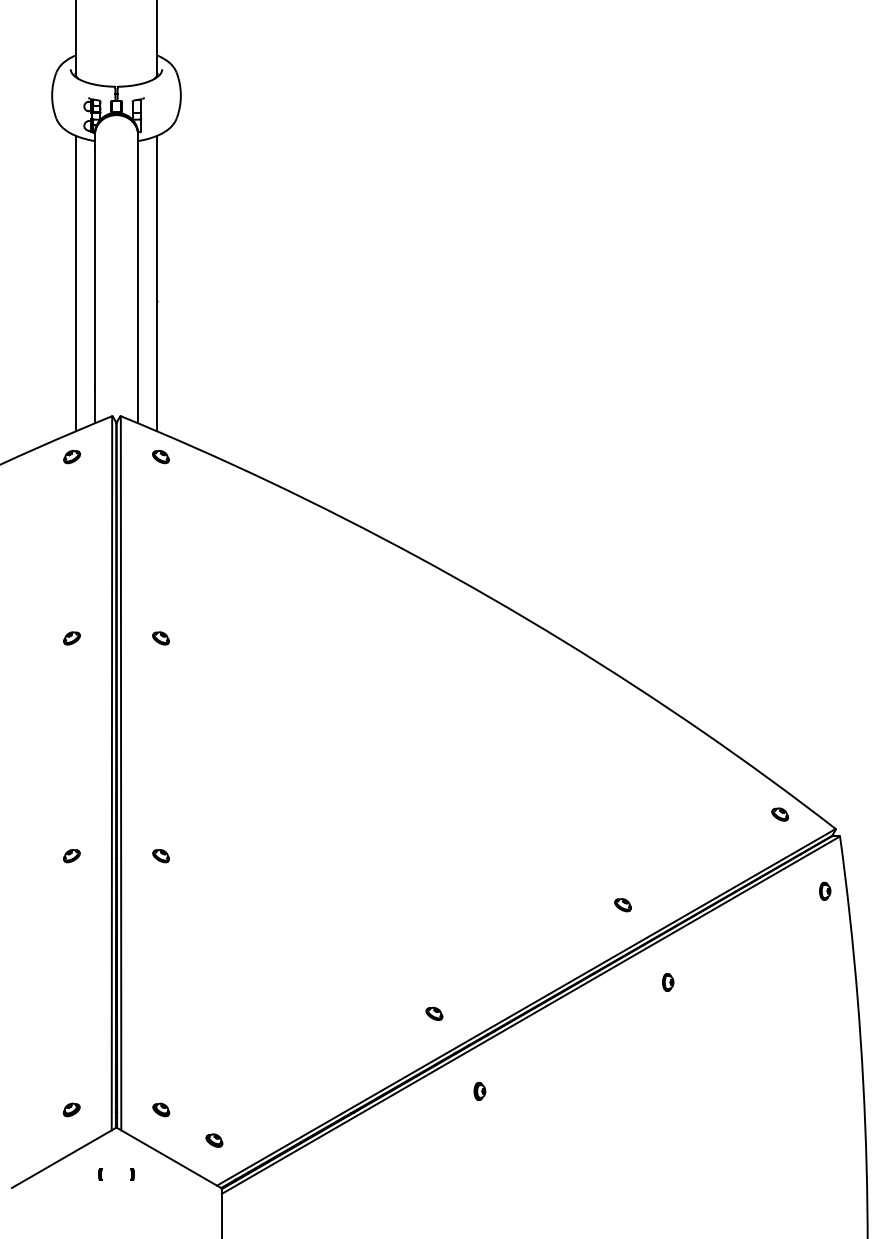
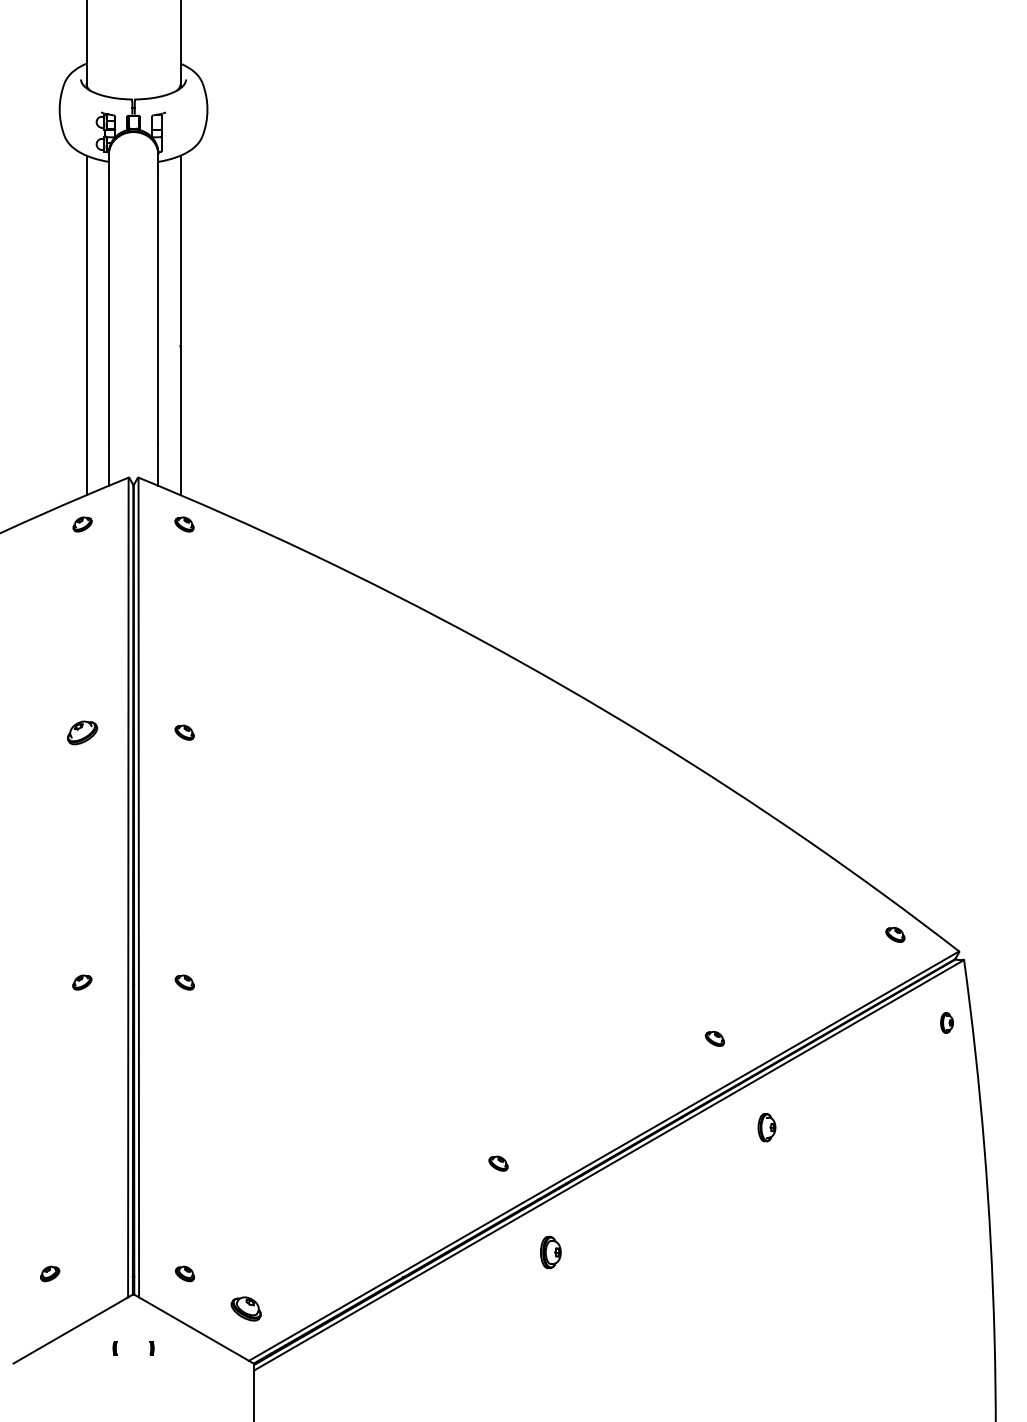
part: (72, 638) -> (82, 732), size x1.6
part: (667, 982) -> (766, 1127), size x1.4
part: (479, 1091) -> (550, 1252), size x1.6
part: (72, 1109) -> (50, 1273), moved
part: (214, 1140) -> (245, 1309), size x1.6

